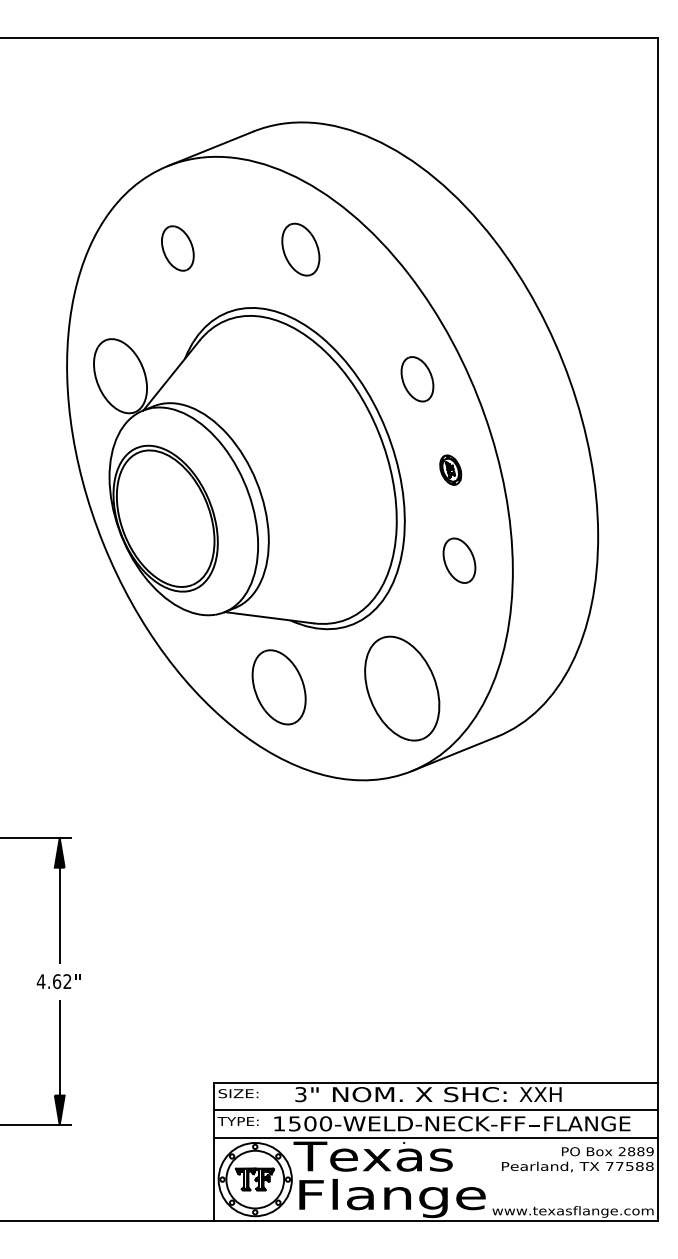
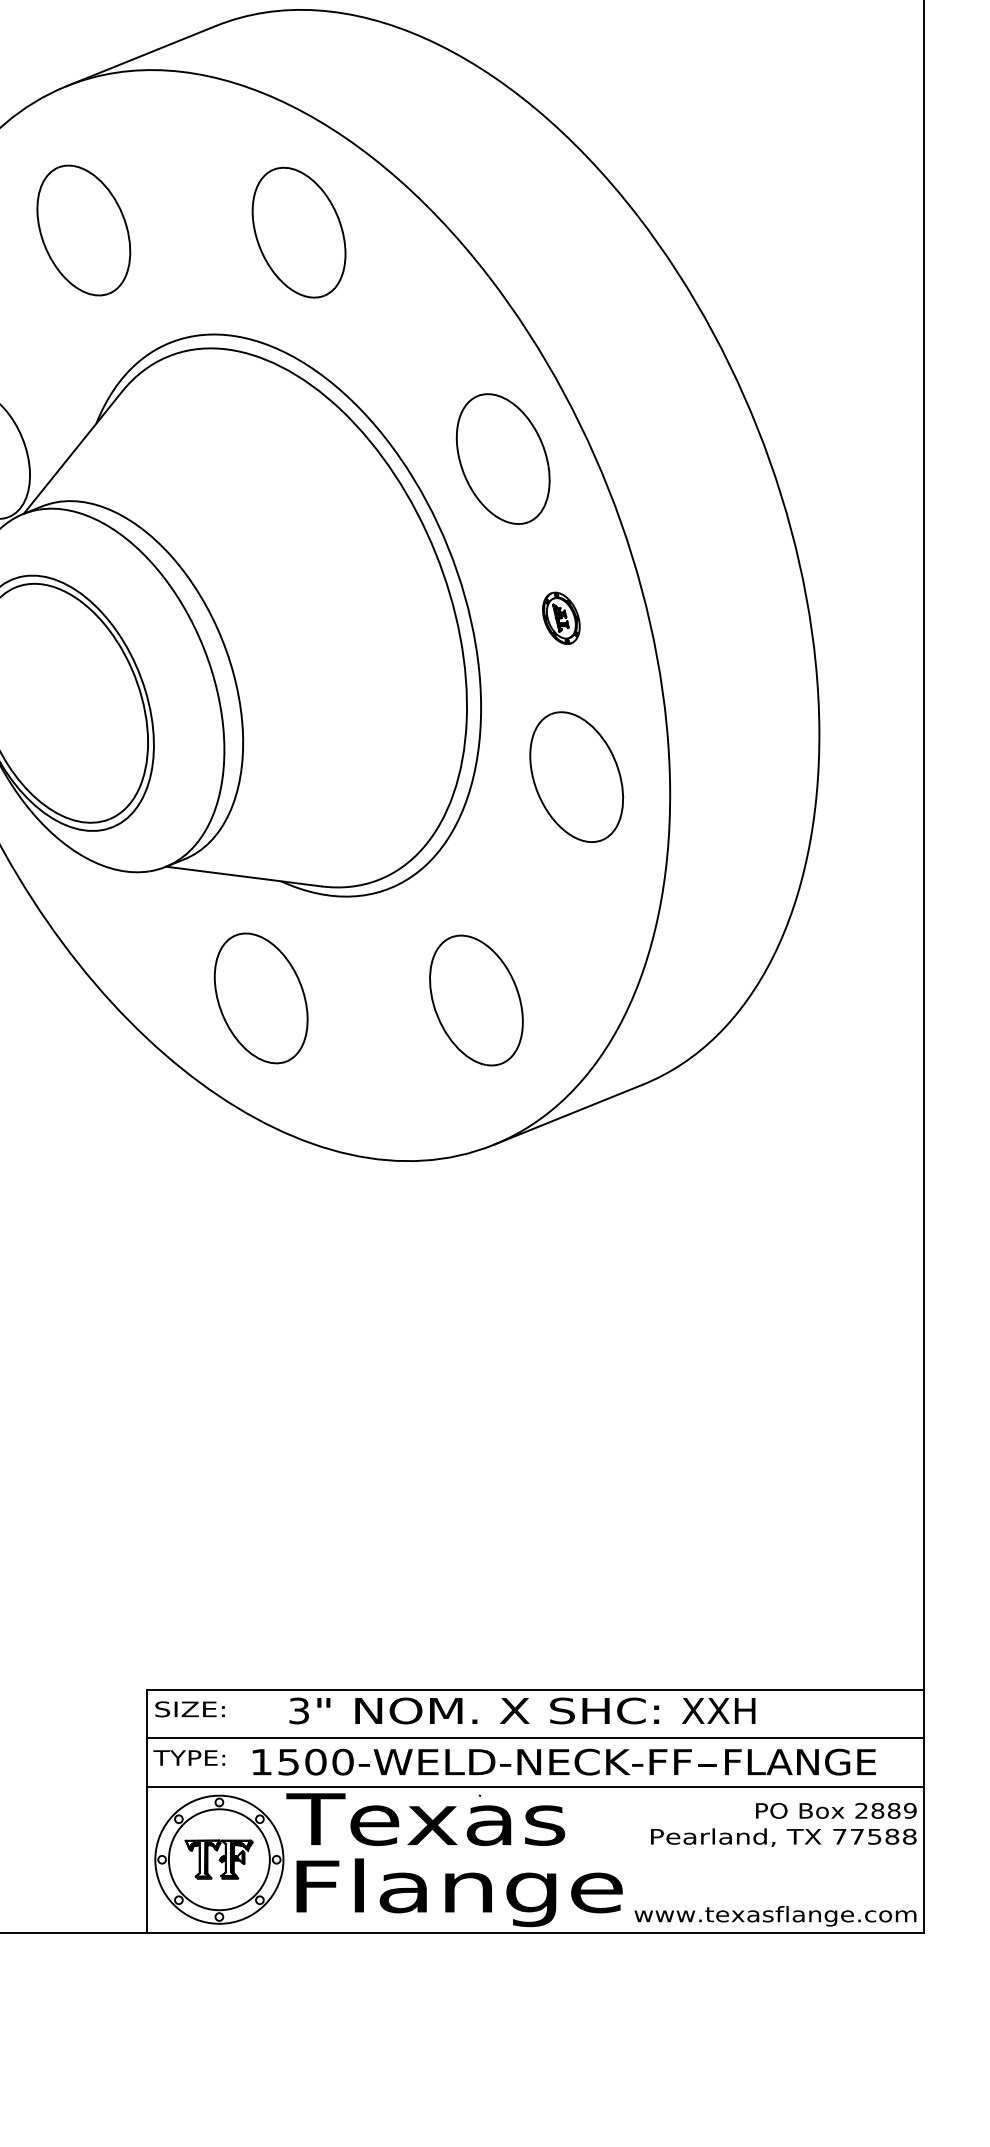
part: (177, 248) -> (83, 230), size x1.67
part: (300, 249) -> (298, 232), size x1.43
part: (417, 379) -> (503, 459), size x1.67
part: (459, 560) -> (576, 776), size x1.67
part: (401, 688) -> (475, 1000), size x0.71

